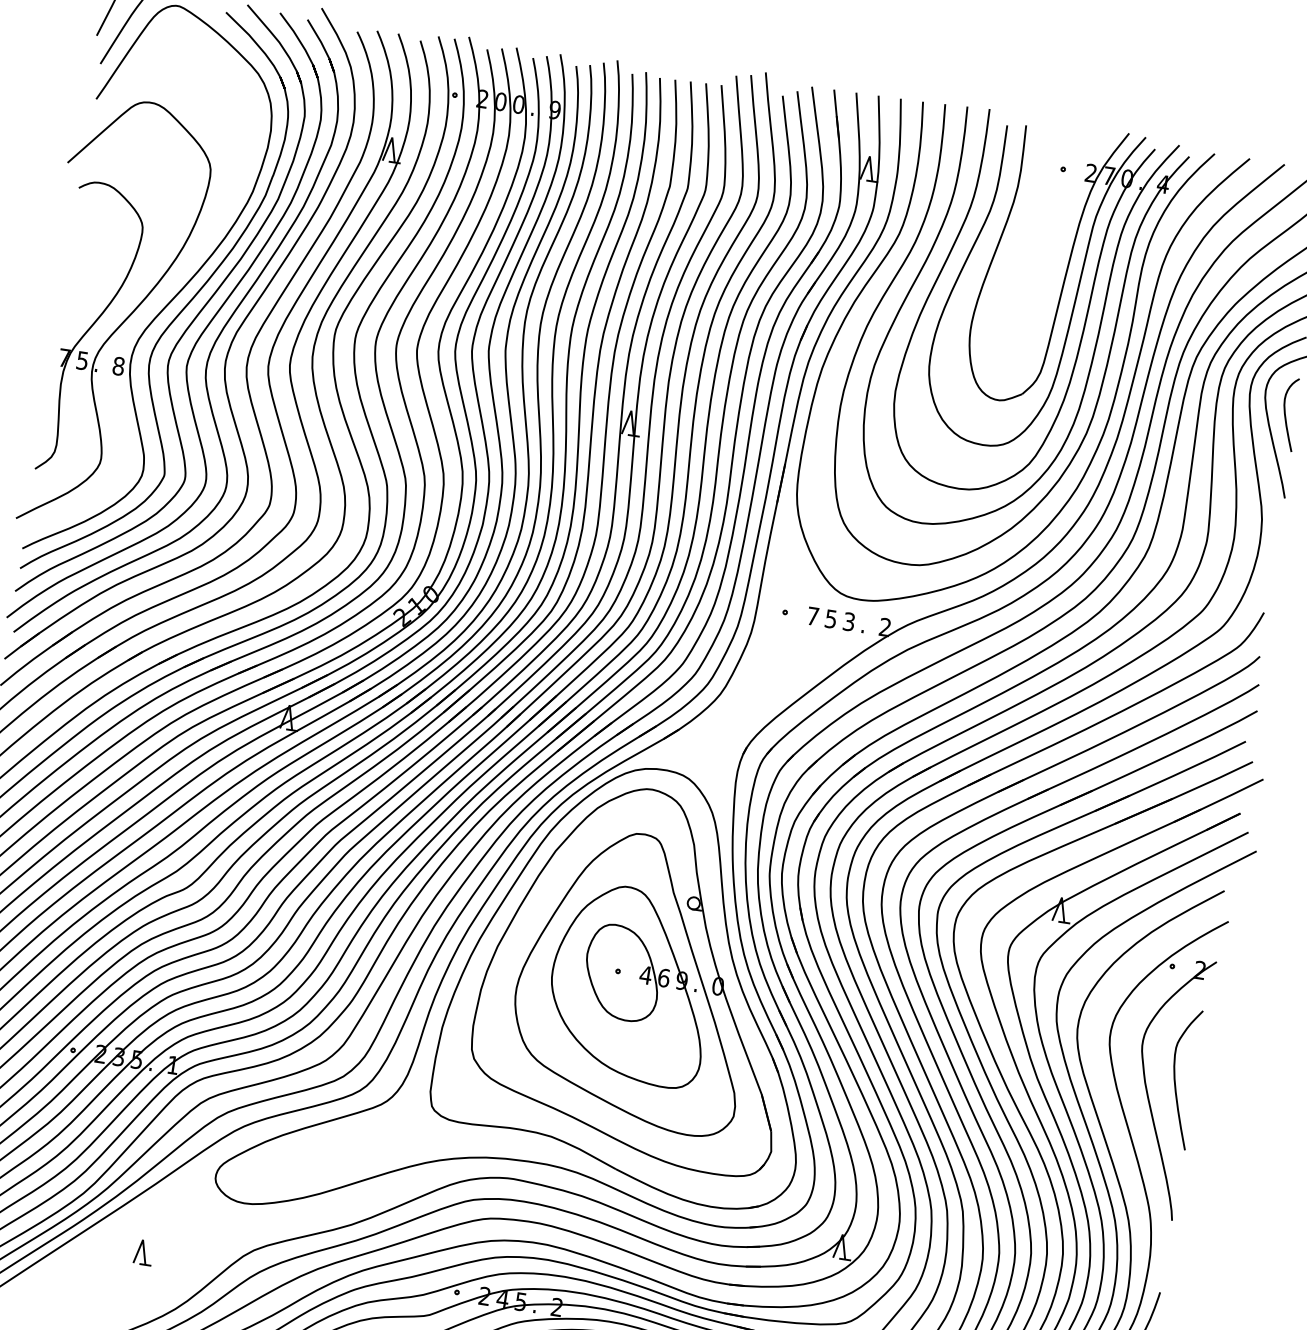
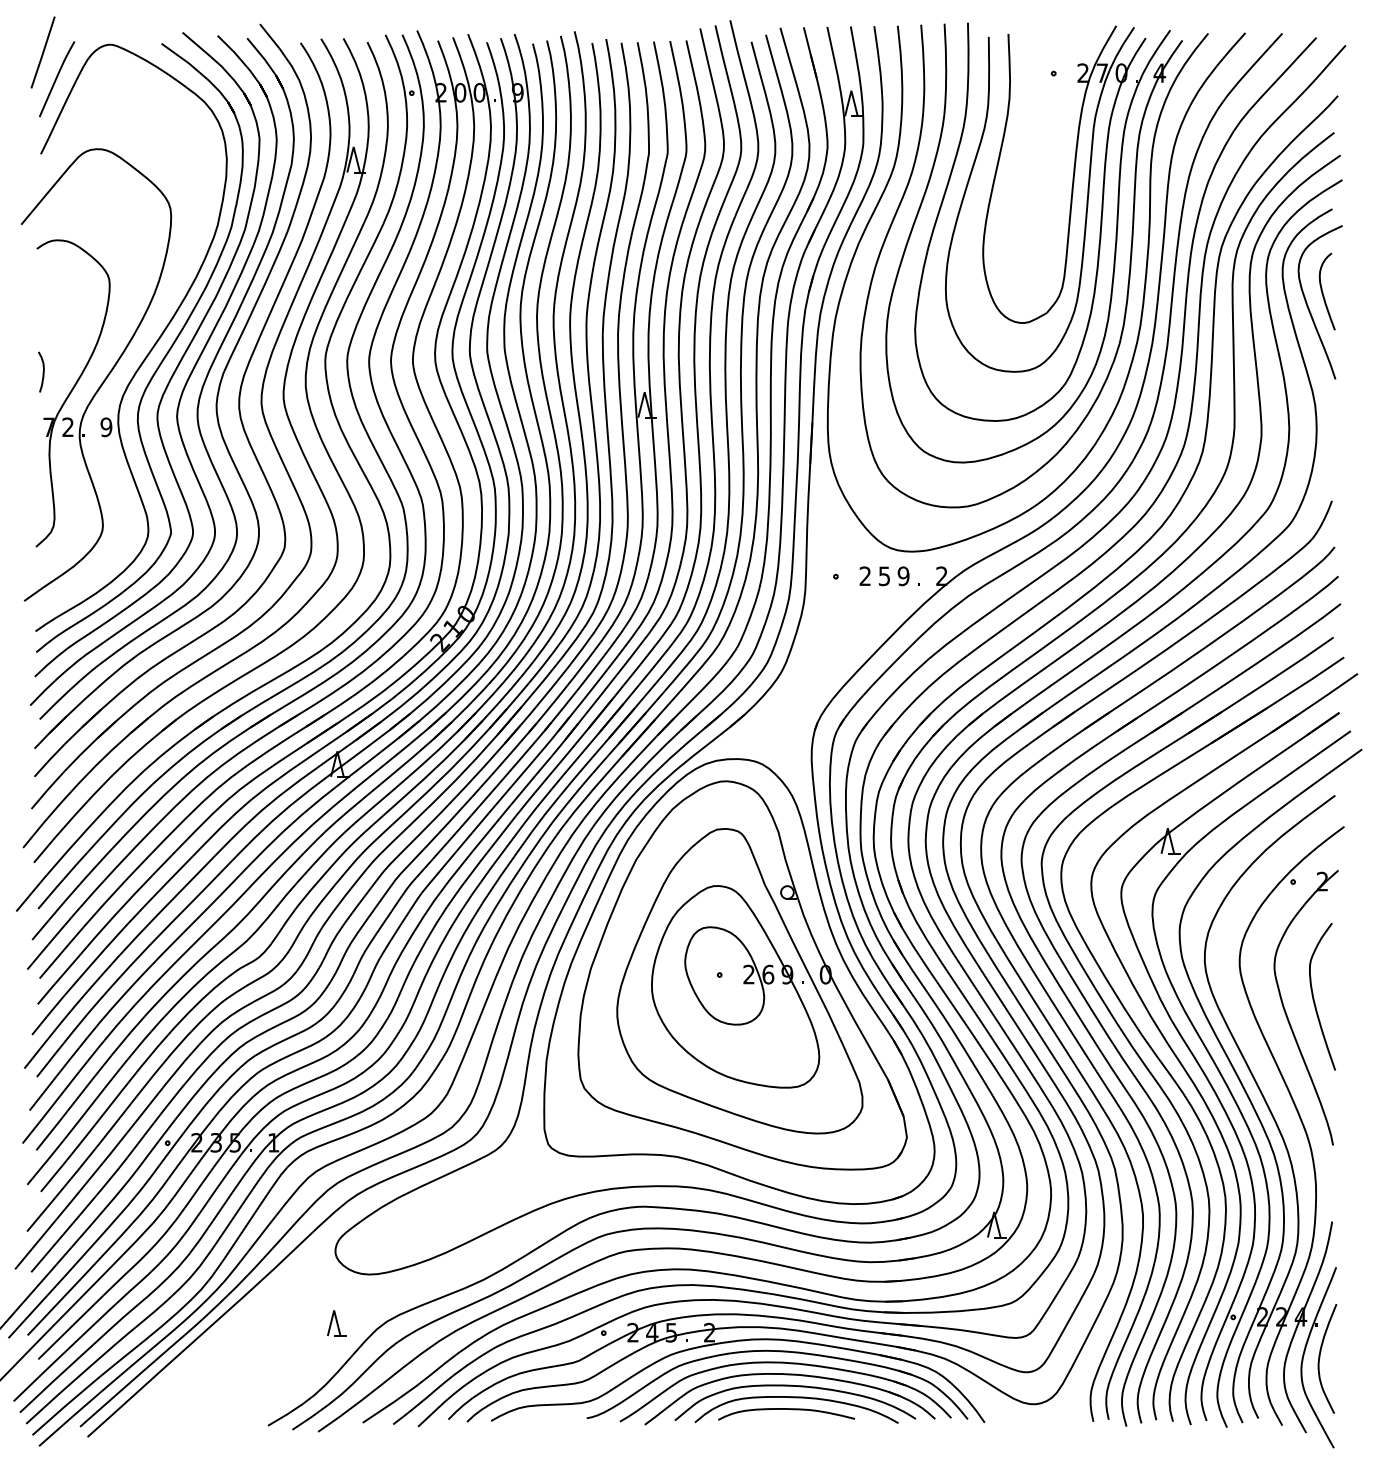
curve: (66, 304) -> (42, 371), added
text: (81, 360) -> (67, 427), 5 -> 2
text: (118, 366) -> (106, 427), 8 -> 9
text: (812, 615) -> (864, 575), 7 -> 2
text: (849, 621) -> (903, 575), 3 -> 9
text: (645, 975) -> (748, 974), 4 -> 2
part: (143, 1252) -> (336, 1323), moved

